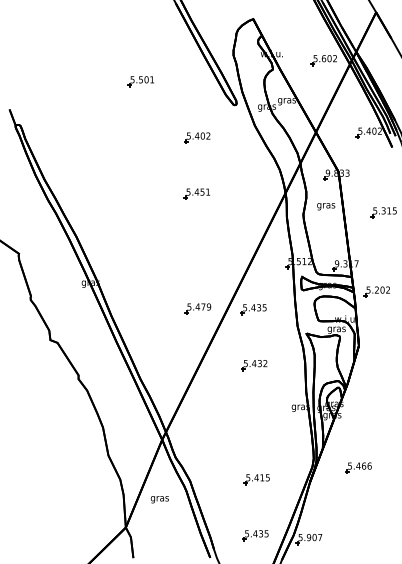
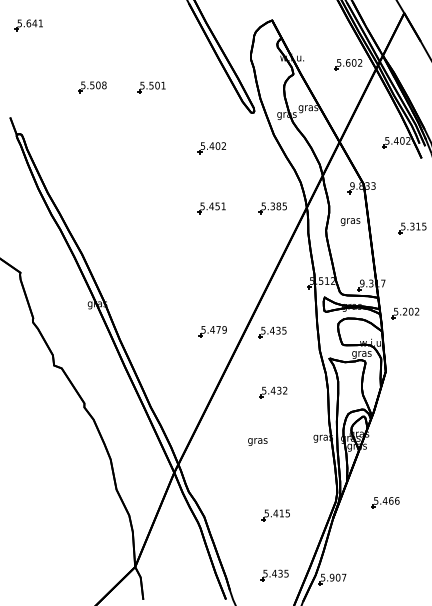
part: (26, 23) -> (28, 25), added
part: (86, 81) -> (92, 87), added
part: (253, 194) -> (272, 208), added
text: (159, 499) -> (257, 441), moved

